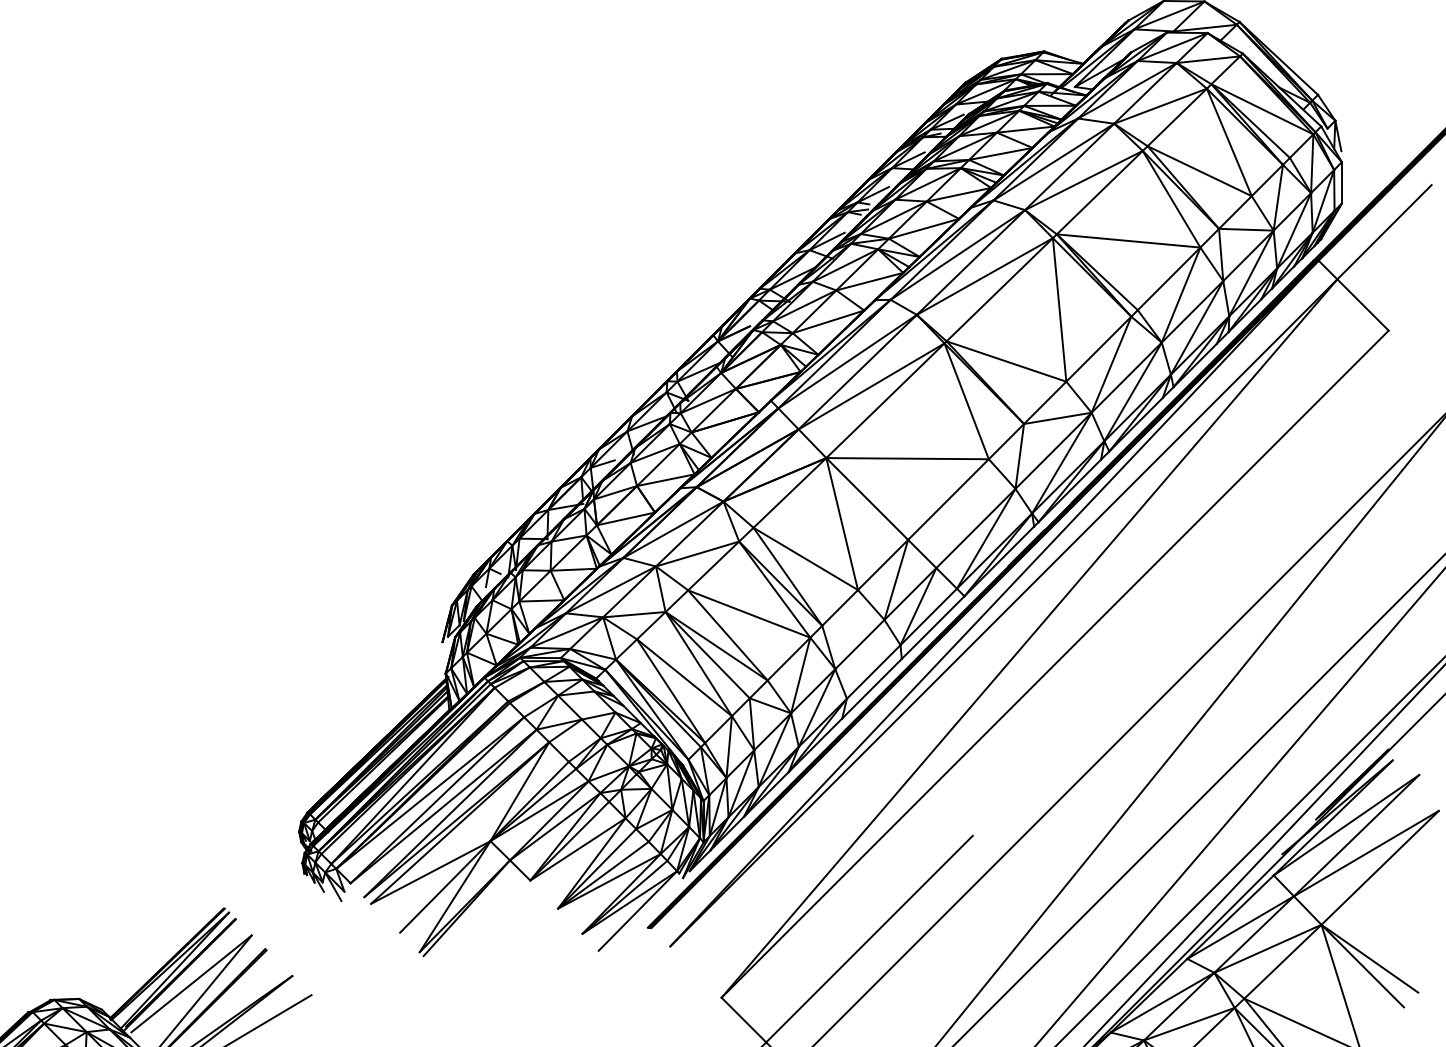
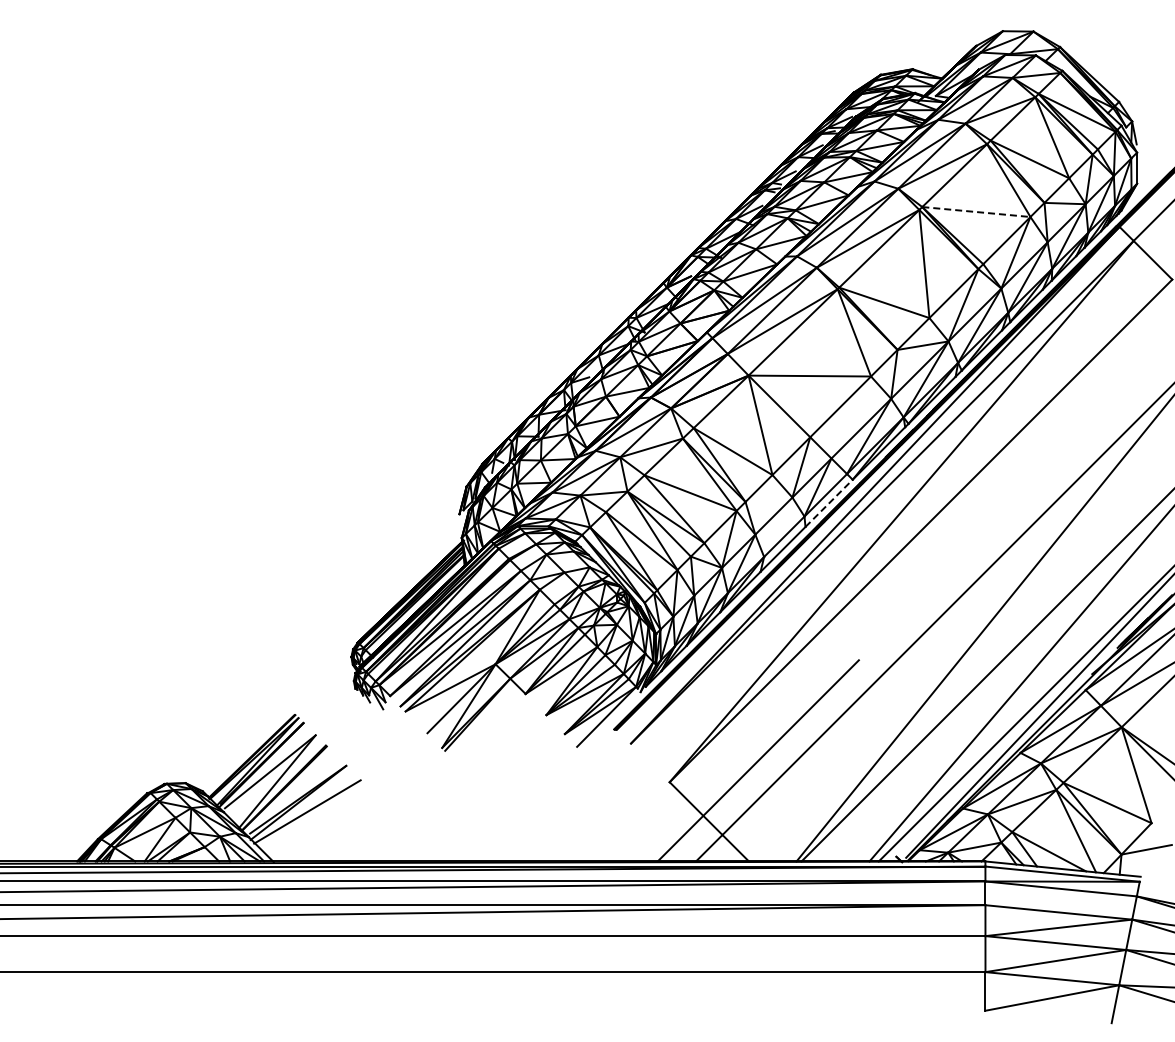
line: (1128, 241) -> (976, 212), solid -> dashed
line: (933, 627) -> (829, 503), solid -> dashed

